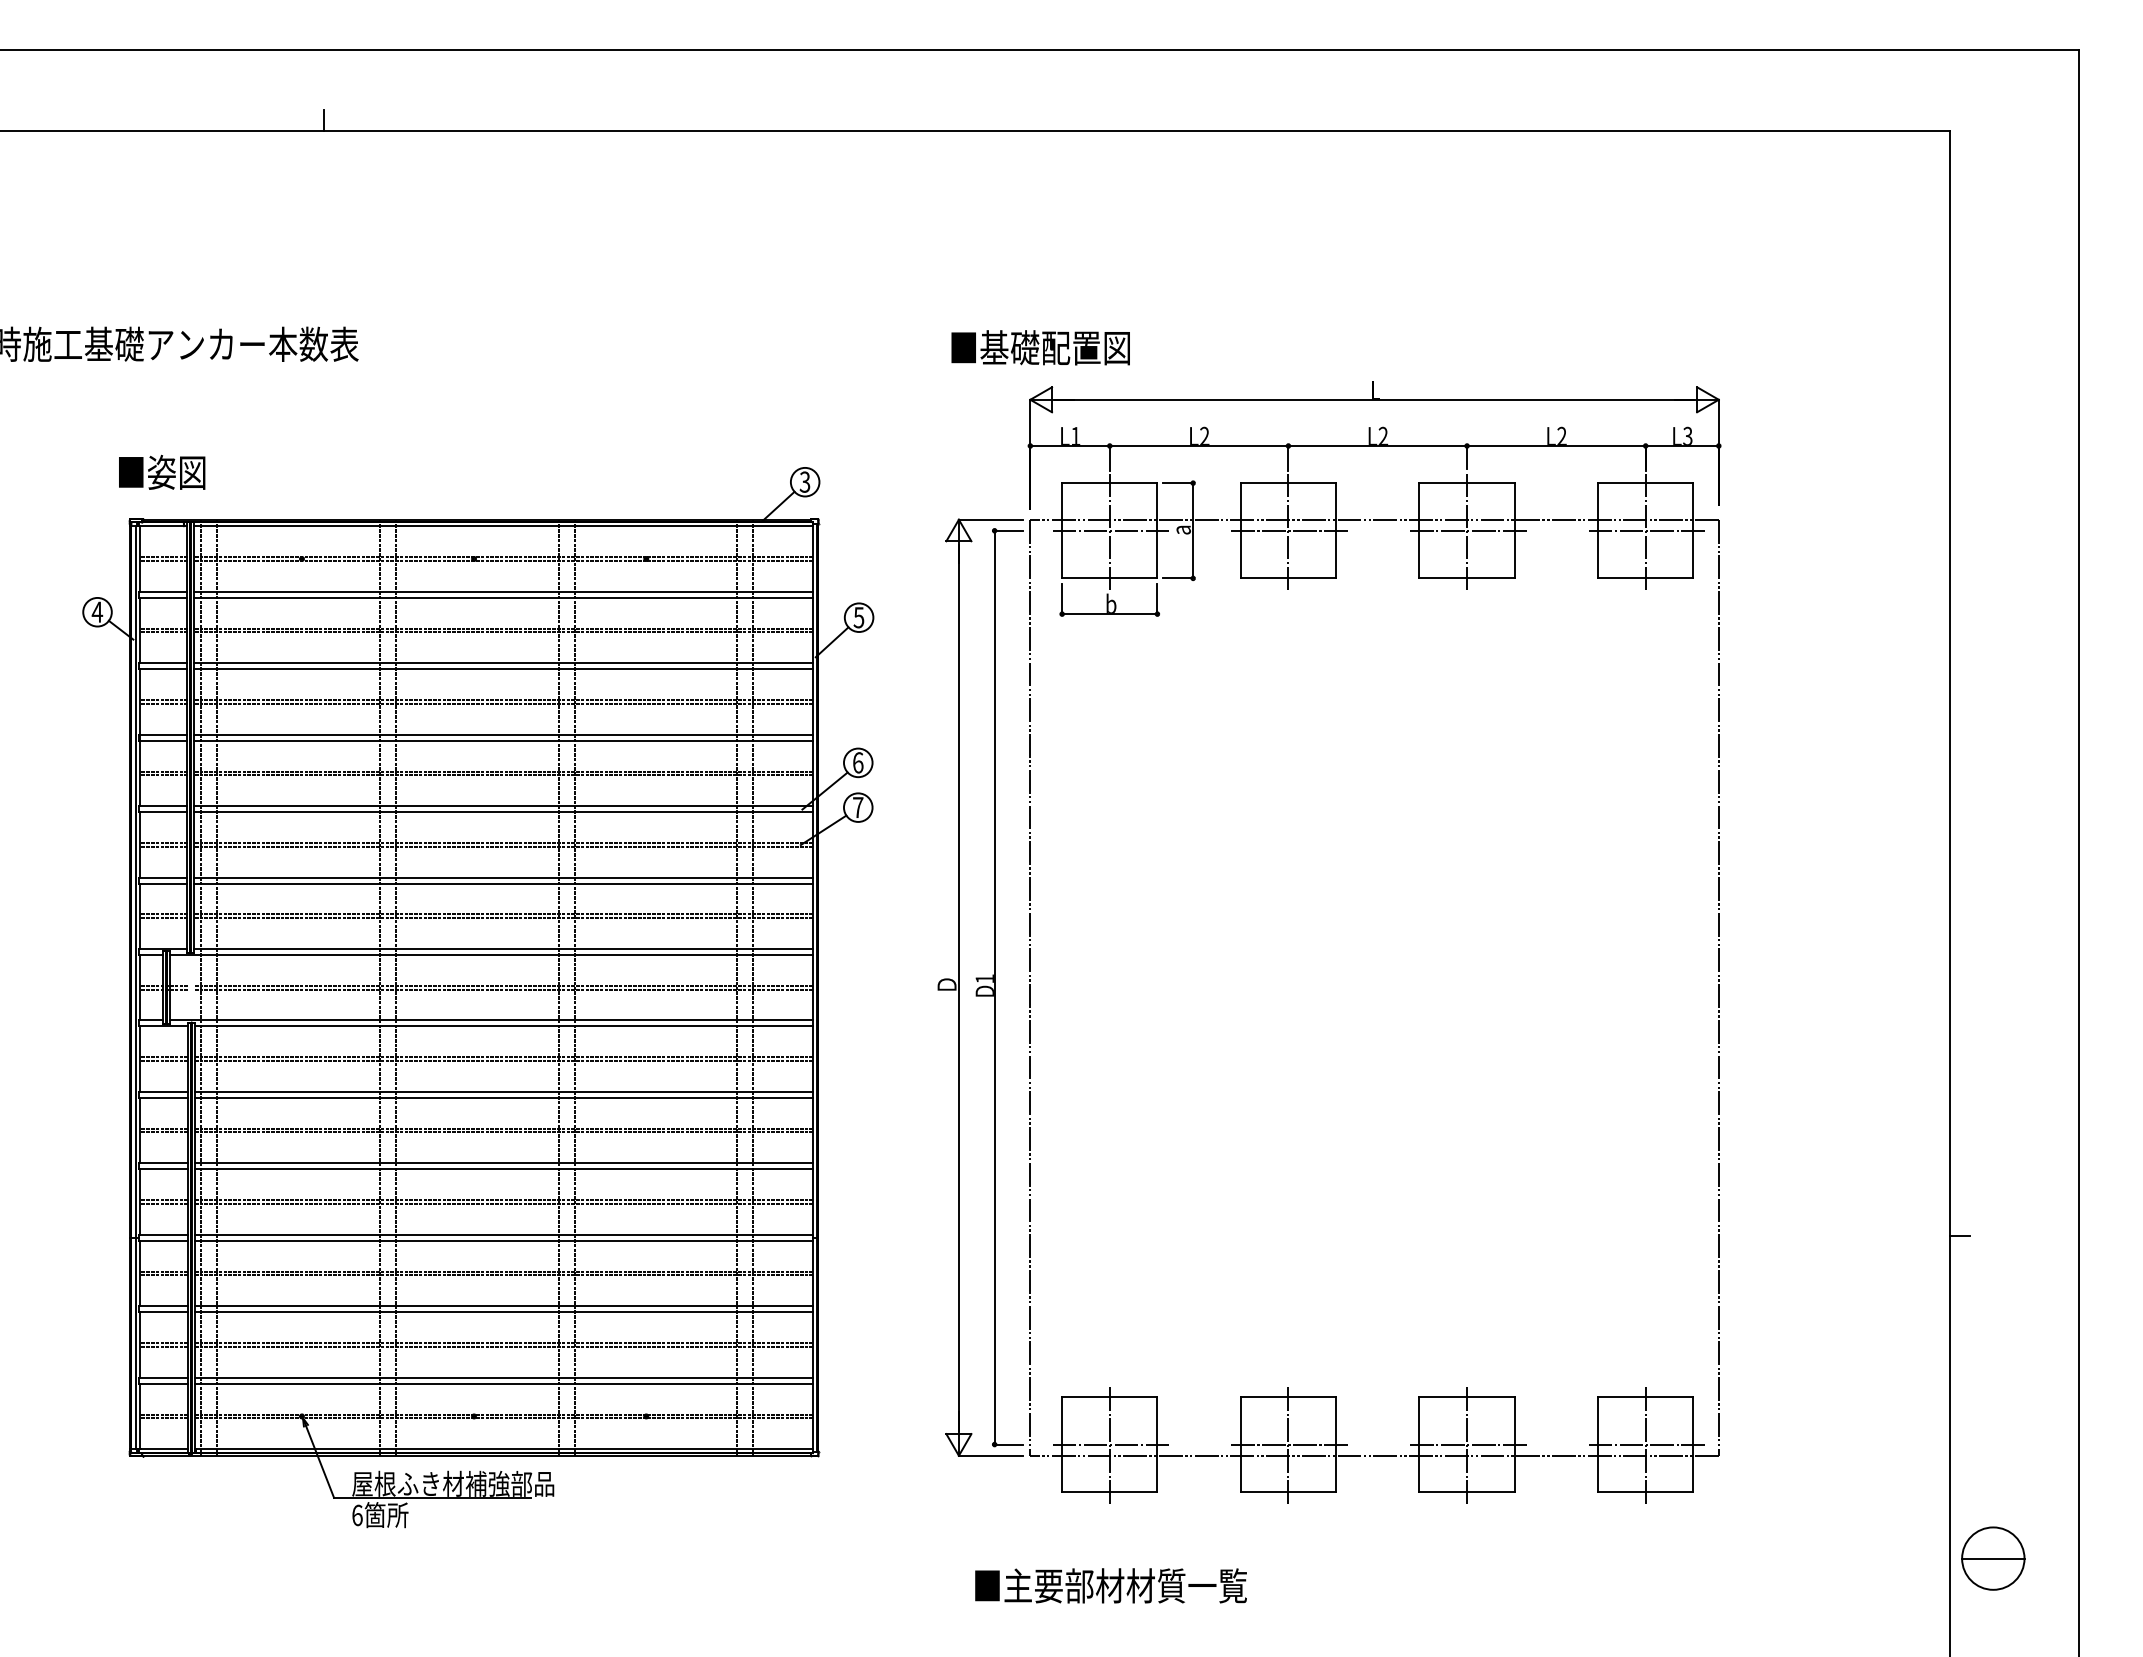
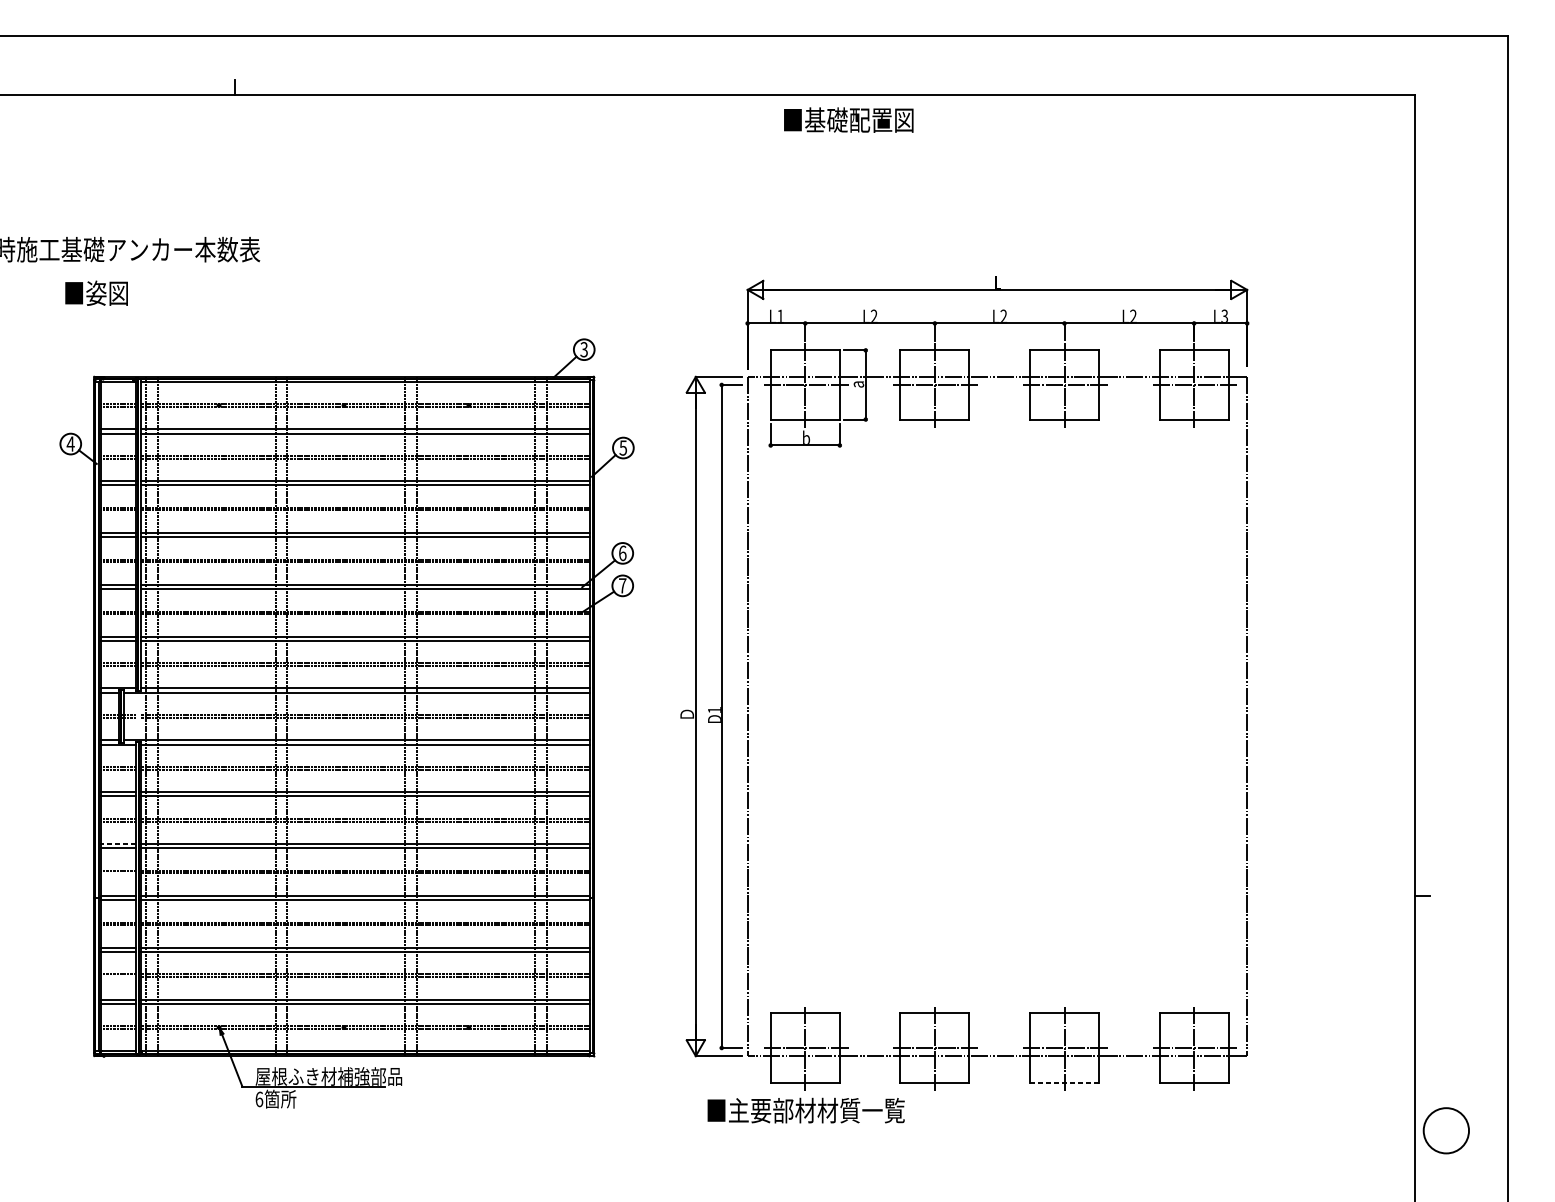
text: (1040, 347) -> (848, 119), moved
text: (162, 471) -> (96, 292), moved
line: (163, 1163) -> (118, 844), solid -> dashed
line: (163, 1203) -> (118, 873), removed
line: (163, 1346) -> (118, 976), removed
line: (1467, 1492) -> (1064, 1082), solid -> dashed
line: (1993, 1558) -> (1446, 1130), removed
text: (1110, 1585) -> (805, 1110), moved

